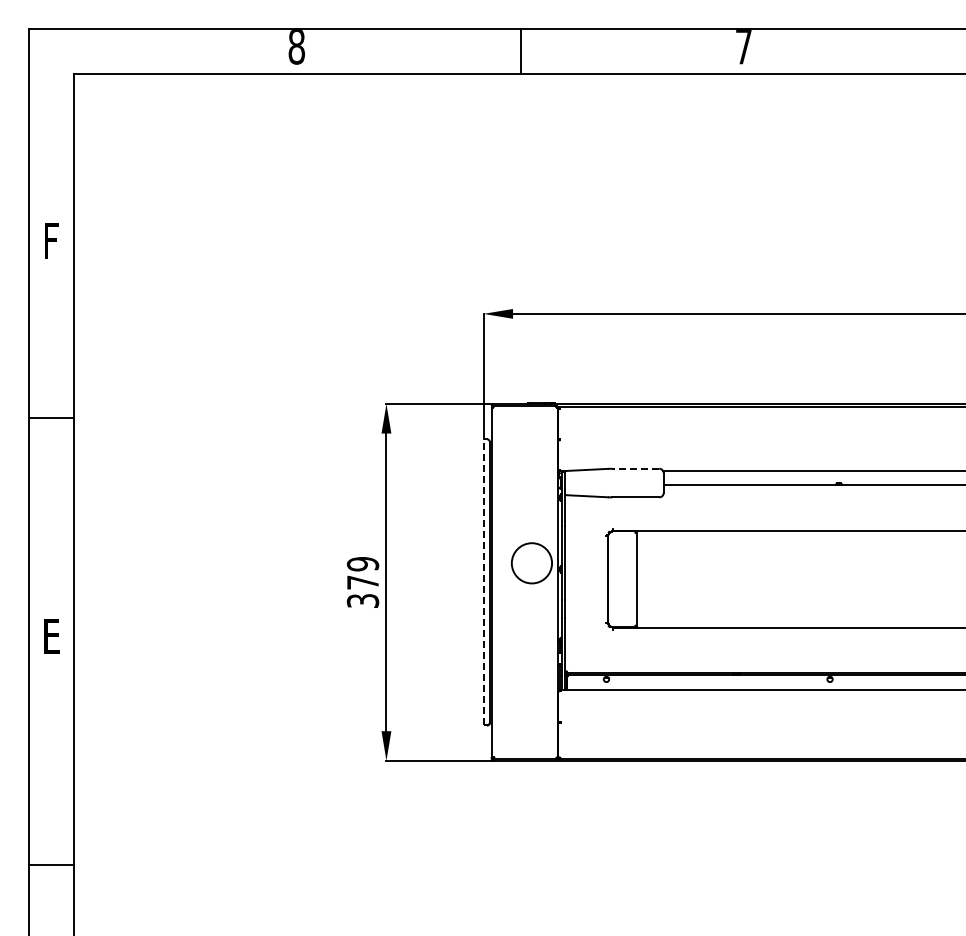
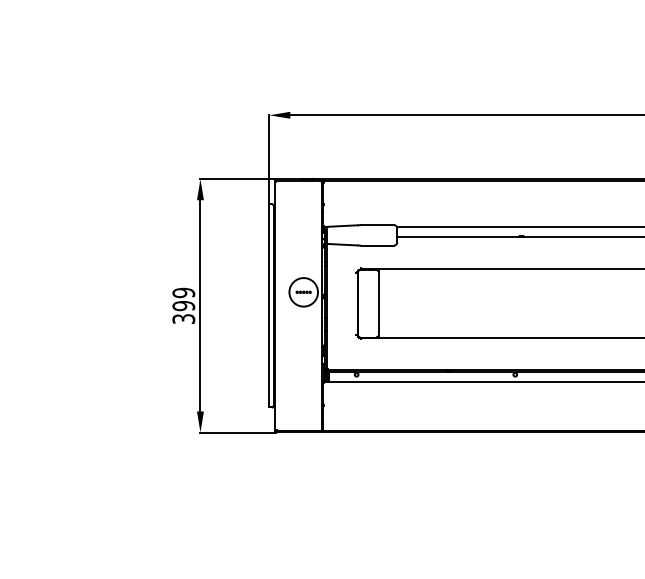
line: (635, 468) -> (377, 225), dashed -> solid
line: (531, 563) -> (303, 292), added
line: (483, 581) -> (269, 305), dashed -> solid
text: (362, 582) -> (183, 305), 379 -> 399

